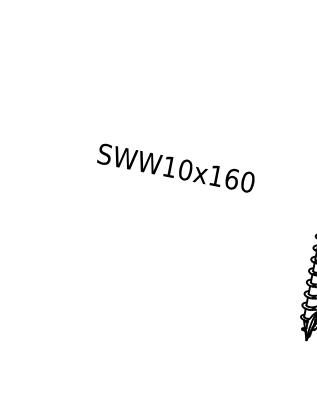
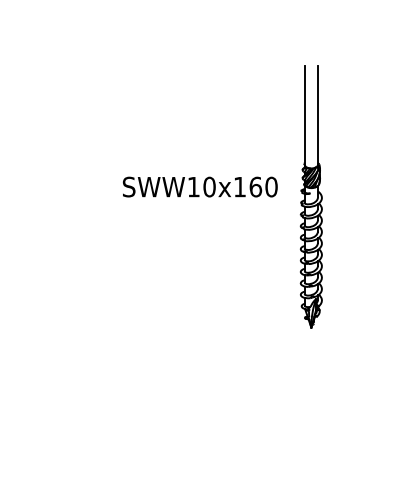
text: (175, 167) -> (199, 186), moved

